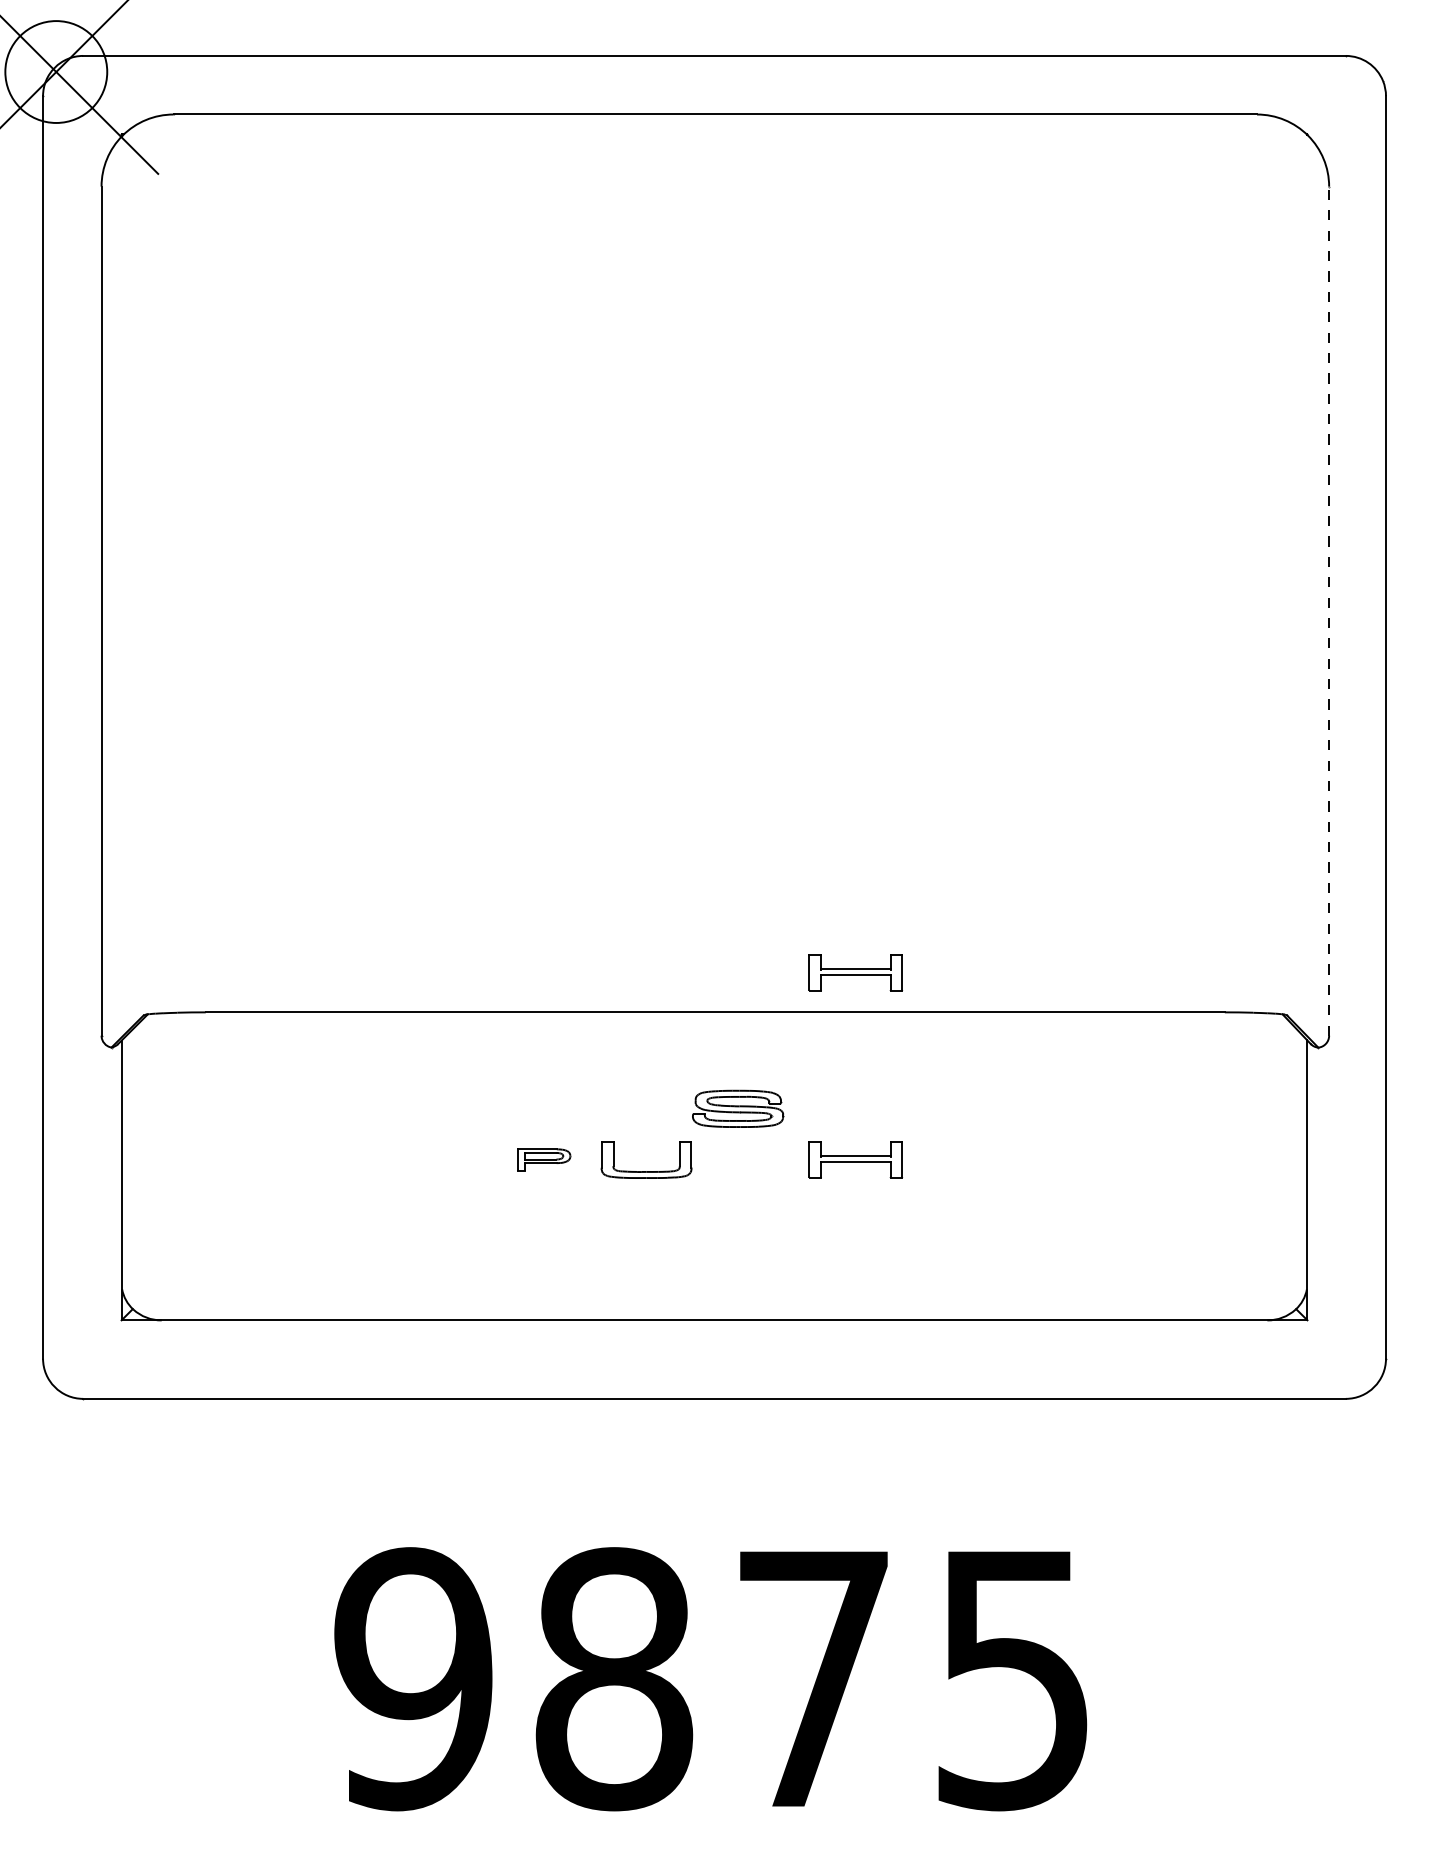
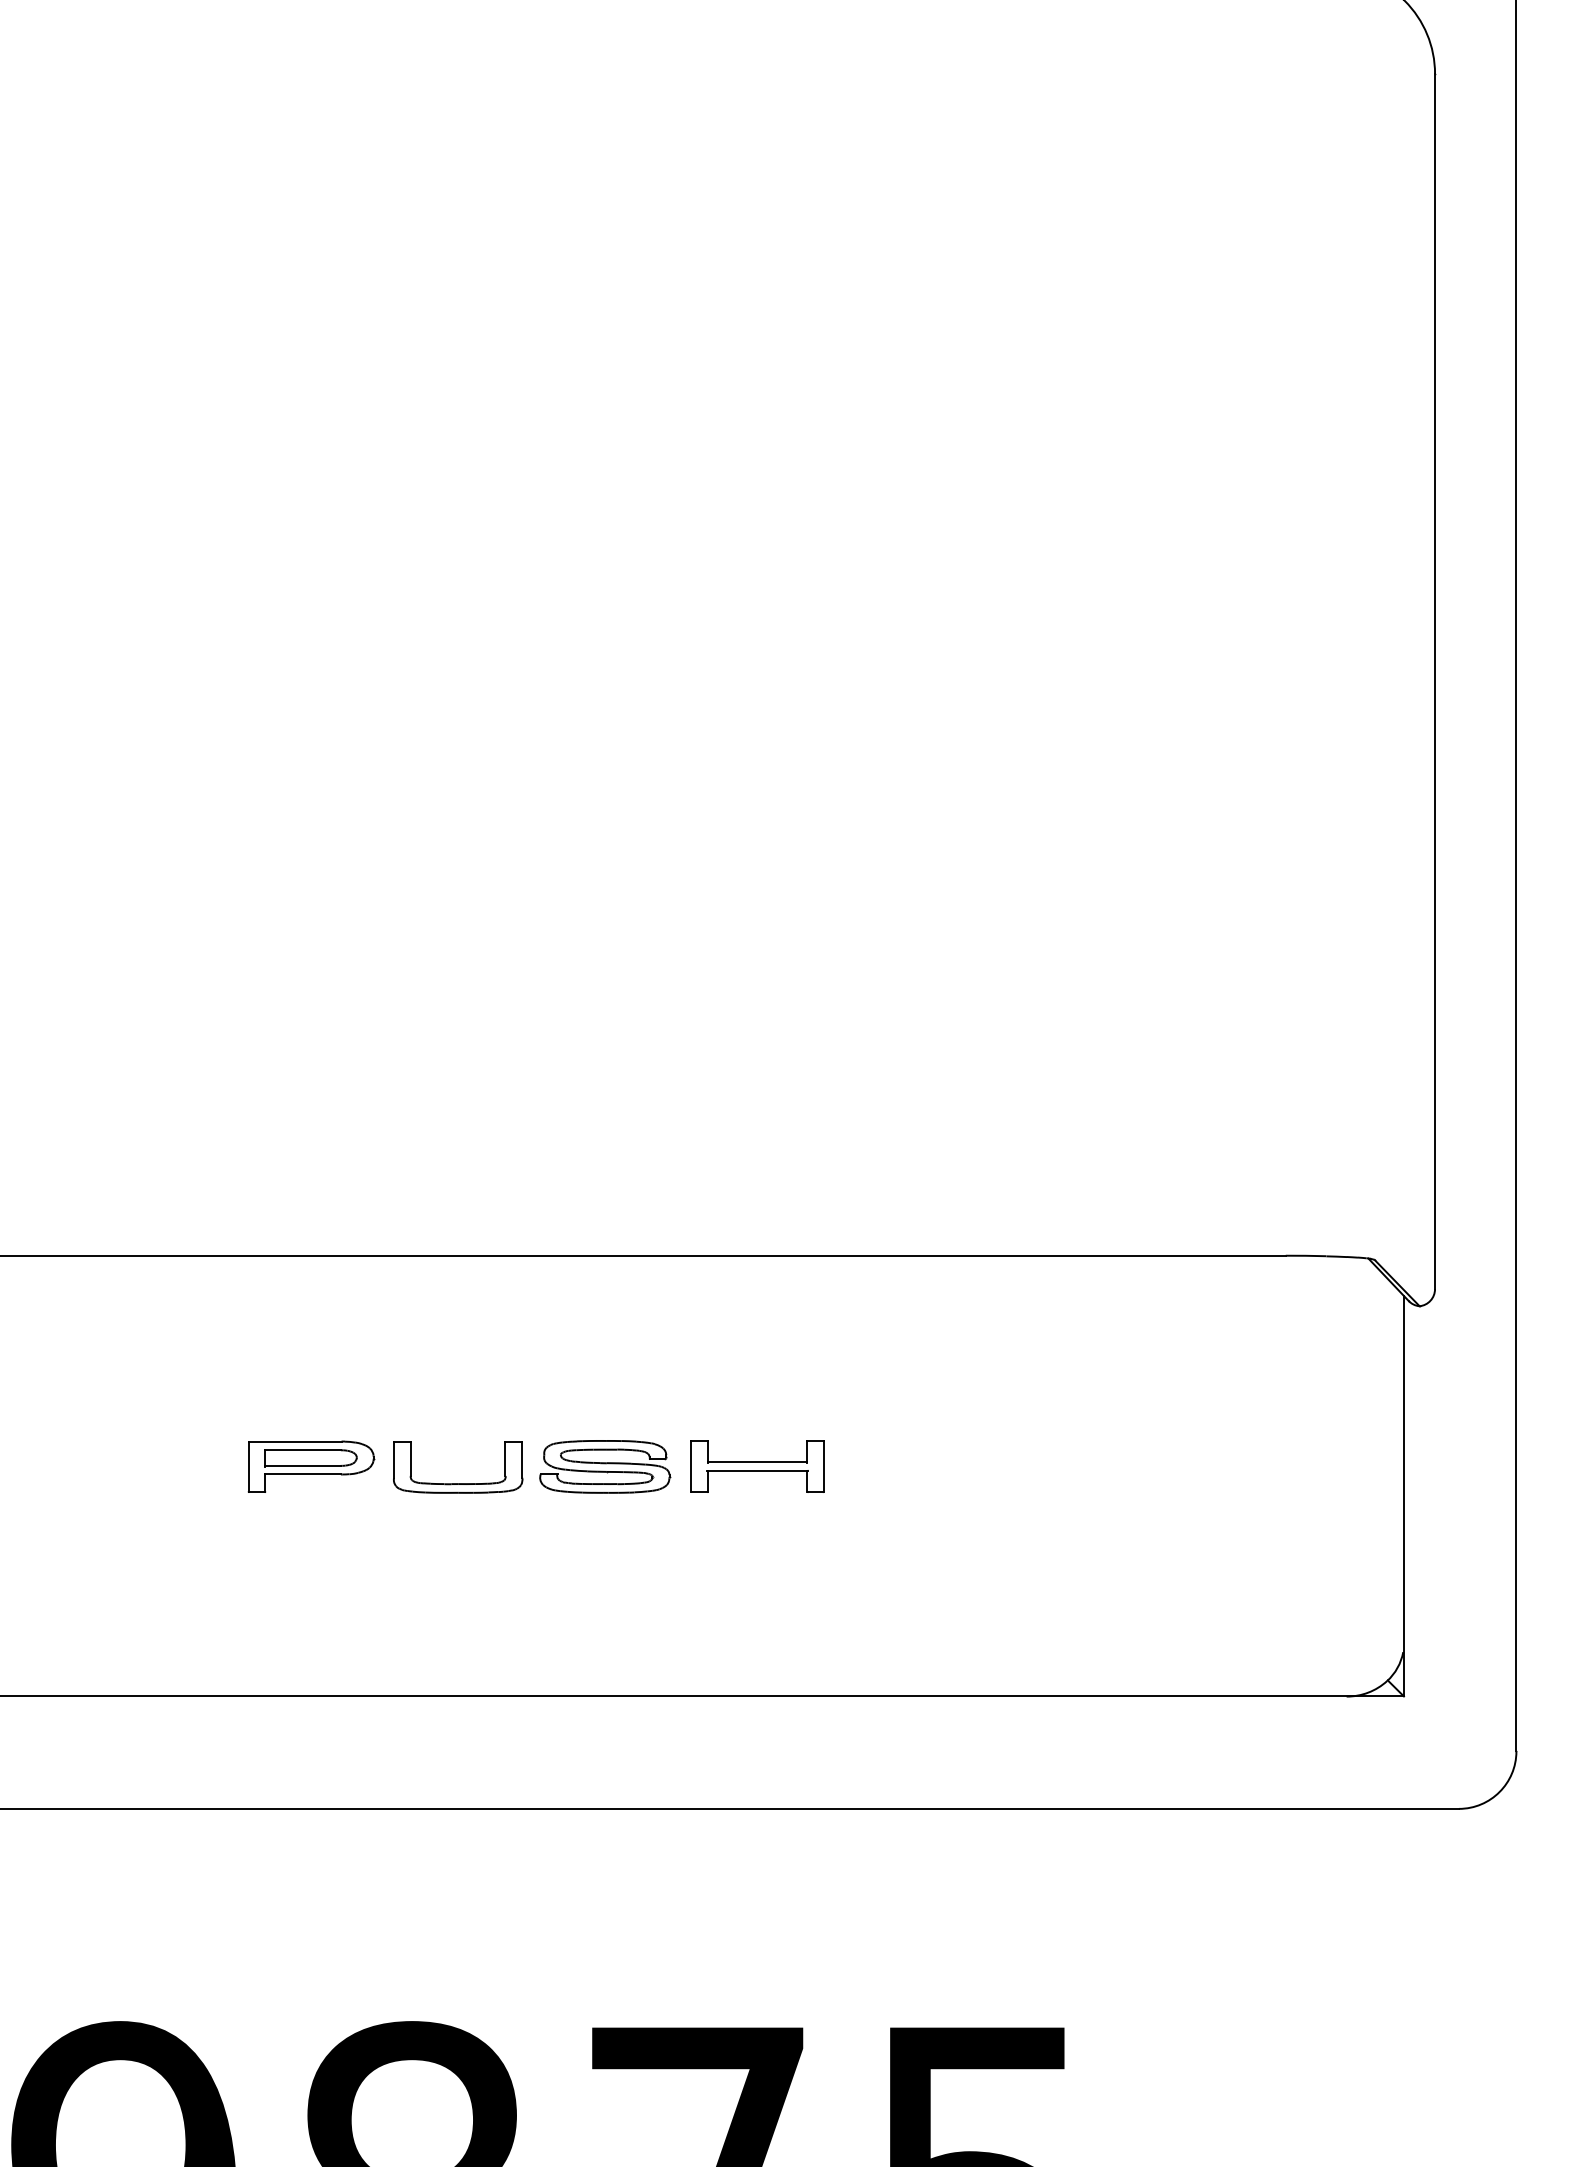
line: (1329, 611) -> (1435, 682), dashed -> solid
part: (855, 972) -> (757, 1198), removed
part: (738, 1108) -> (605, 1466), moved
part: (544, 1159) -> (312, 1466), size x1.67

